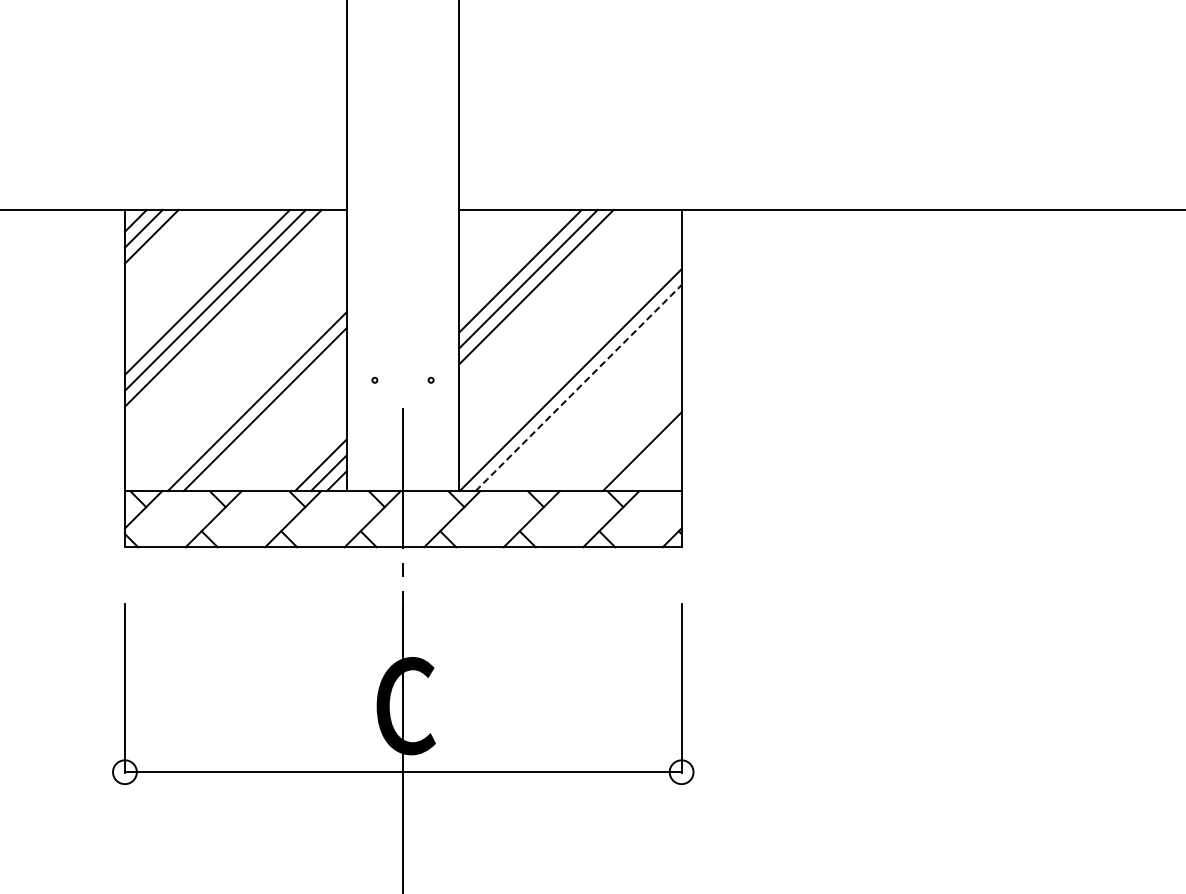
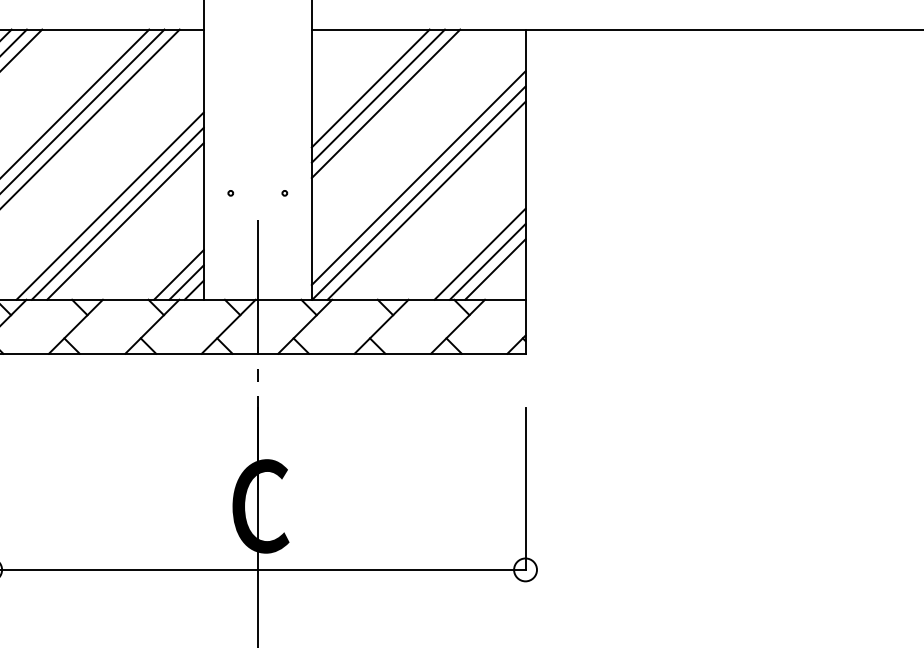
line: (570, 364) -> (418, 178), added
line: (578, 388) -> (426, 201), dashed -> solid
line: (248, 393) -> (109, 206), added
line: (633, 443) -> (479, 254), added
line: (649, 459) -> (494, 269), added

